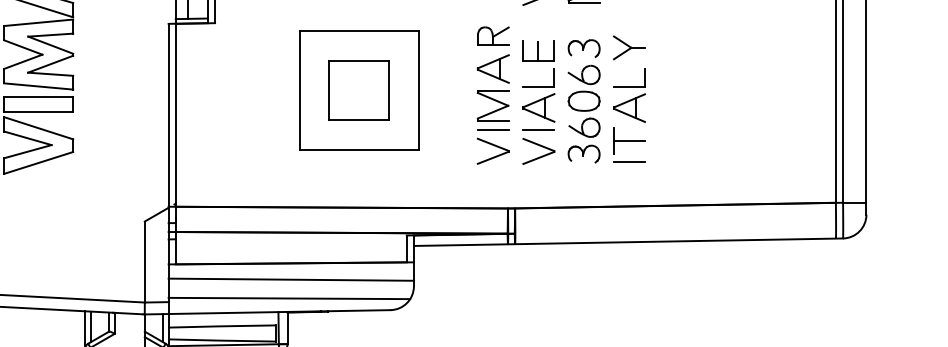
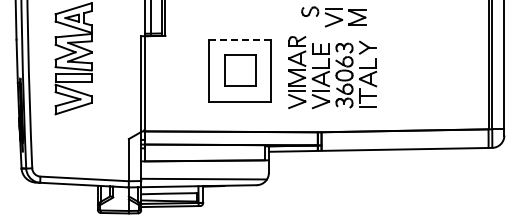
line: (359, 30) -> (240, 39), solid -> dashed
part: (561, 95) -> (332, 72), moved
line: (290, 278) -> (204, 168), removed

